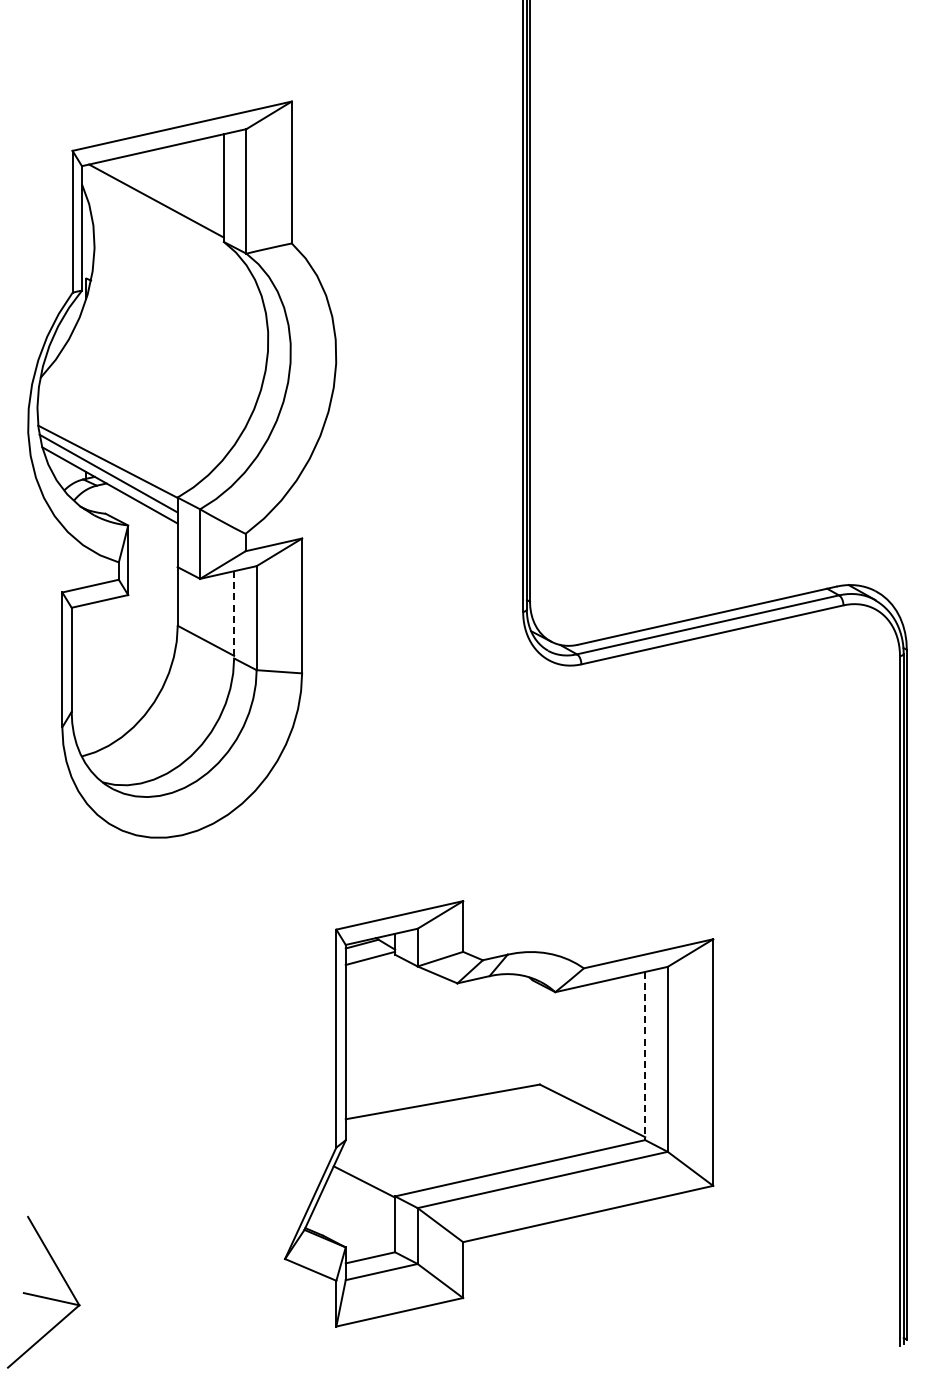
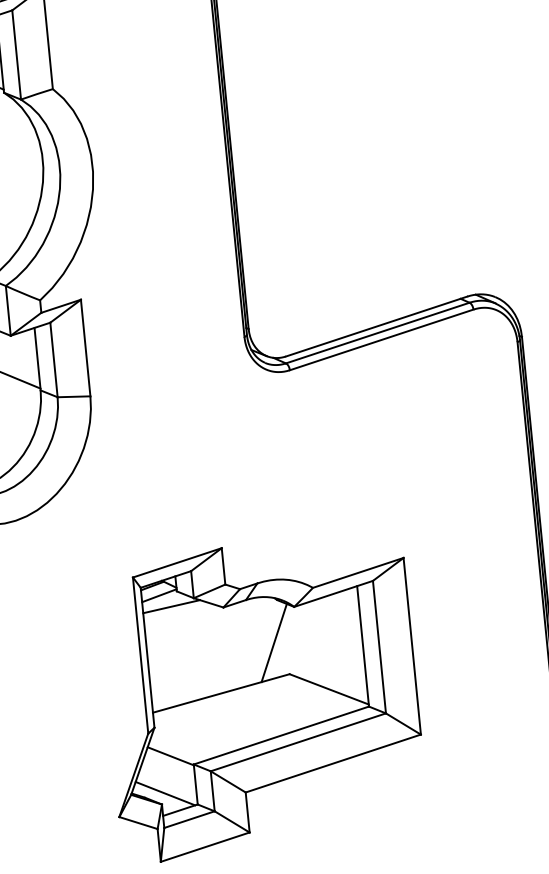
line: (234, 614) -> (37, 358), dashed -> solid
line: (385, 975) -> (171, 606), added
line: (522, 1039) -> (274, 643), added
line: (645, 1056) -> (363, 646), dashed -> solid
line: (351, 1232) -> (165, 793), added

